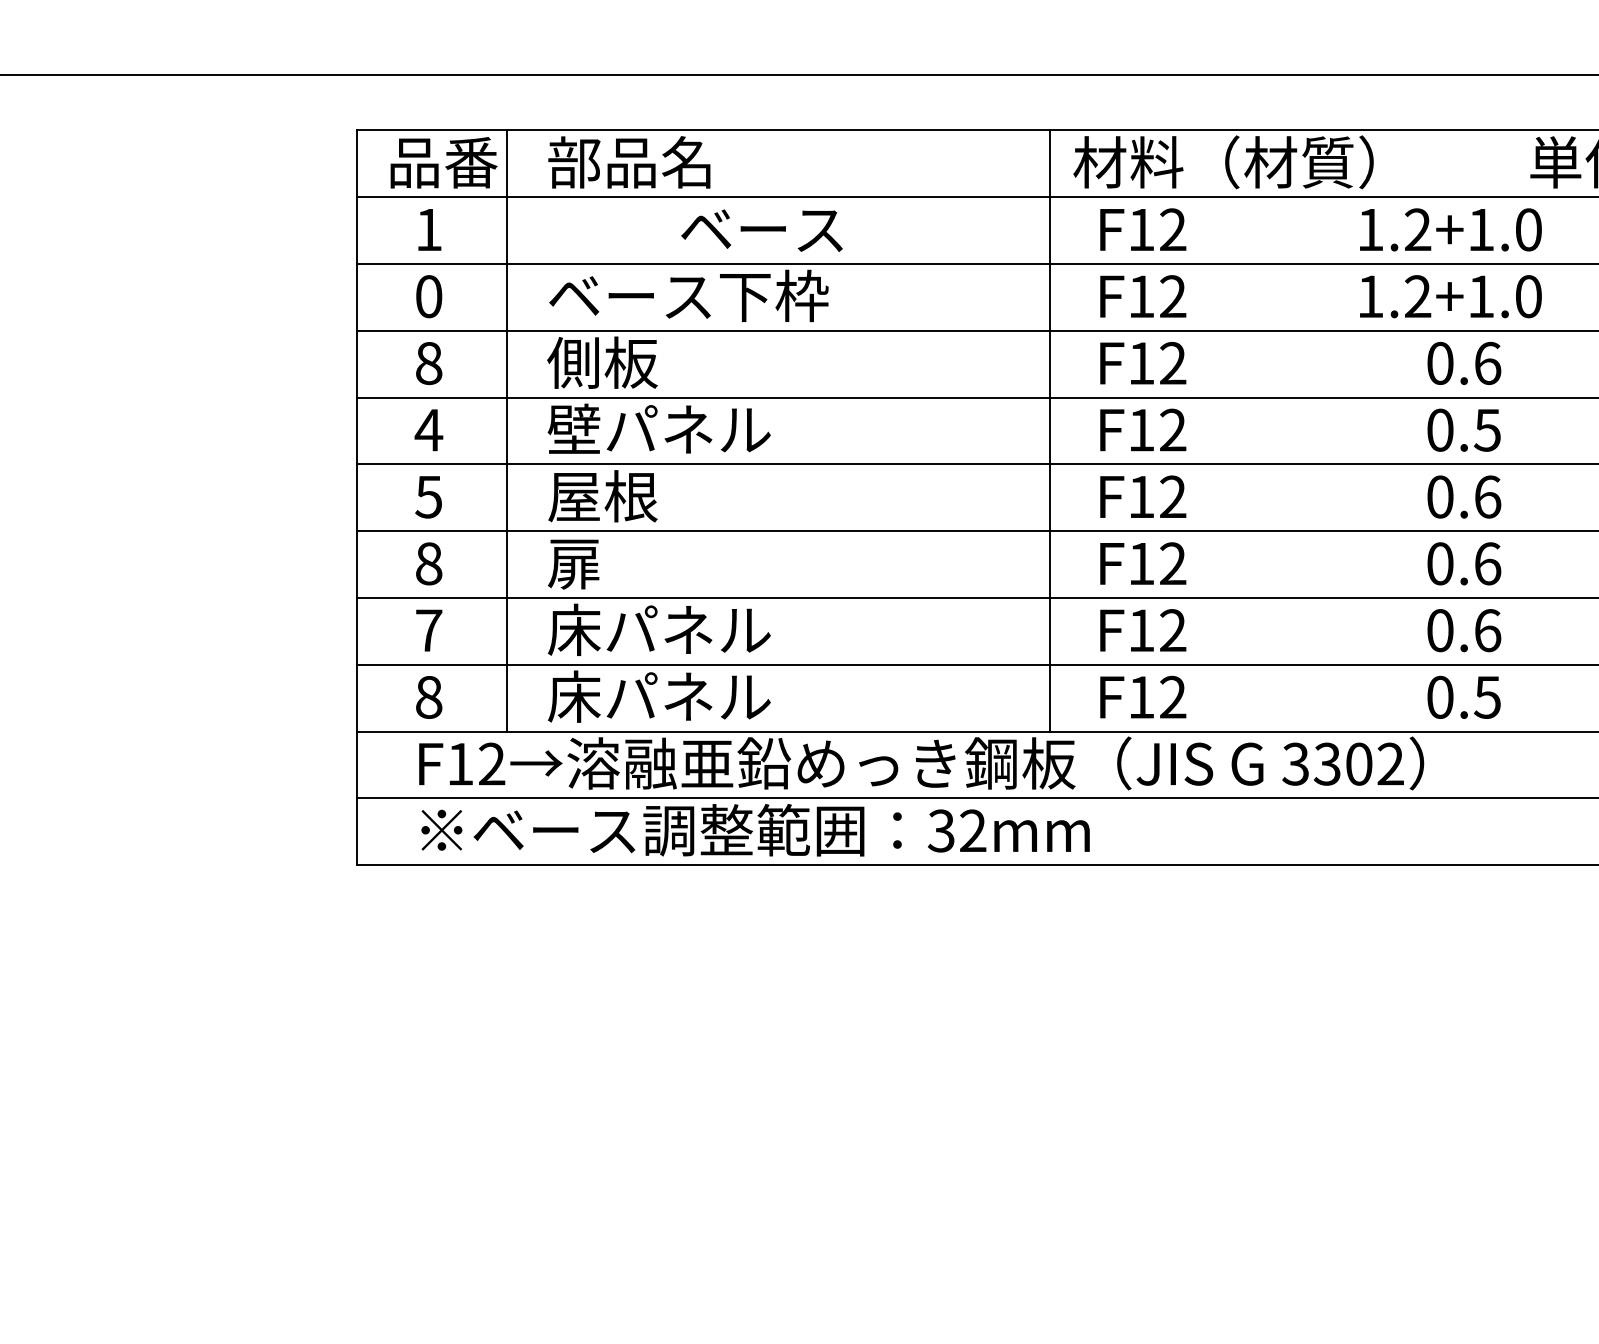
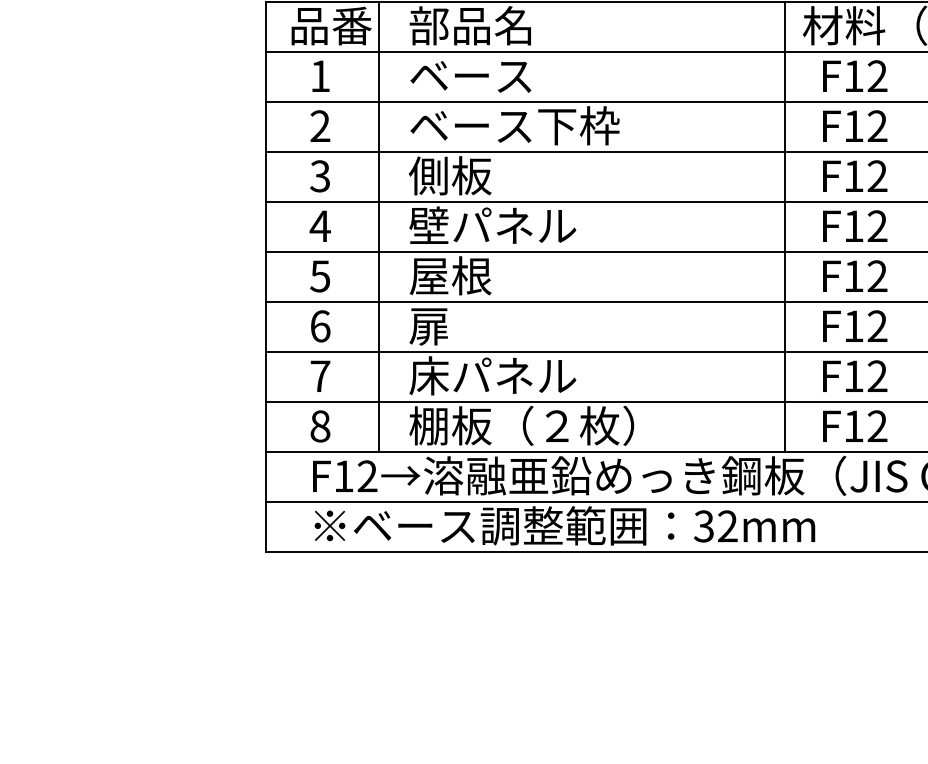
text: (761, 230) -> (470, 76), moved
text: (429, 296) -> (320, 126), 0 -> 2
text: (428, 362) -> (319, 175), 8 -> 3
text: (429, 563) -> (320, 326), 8 -> 6
text: (697, 696) -> (521, 425), 床パネル -> 棚板（２枚）

